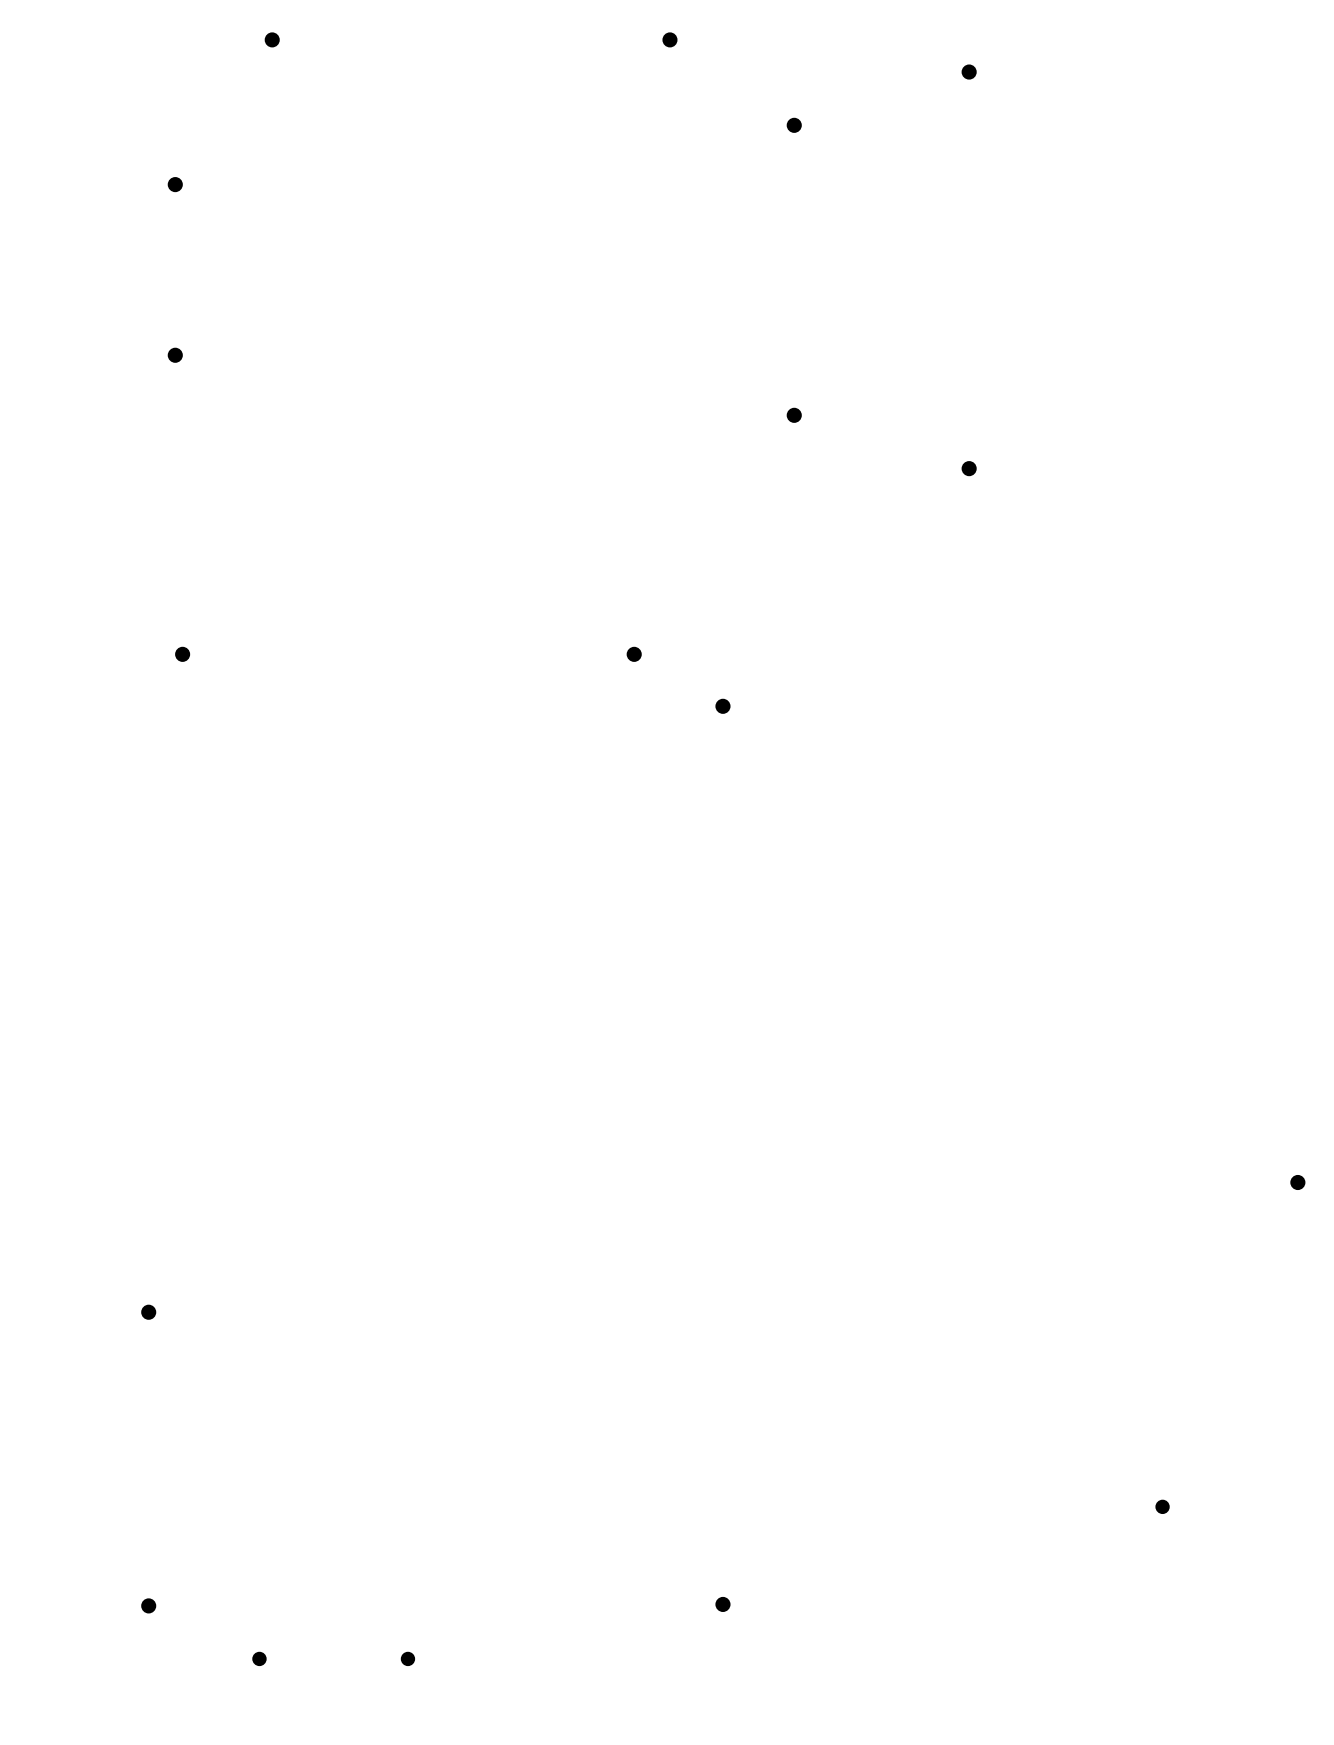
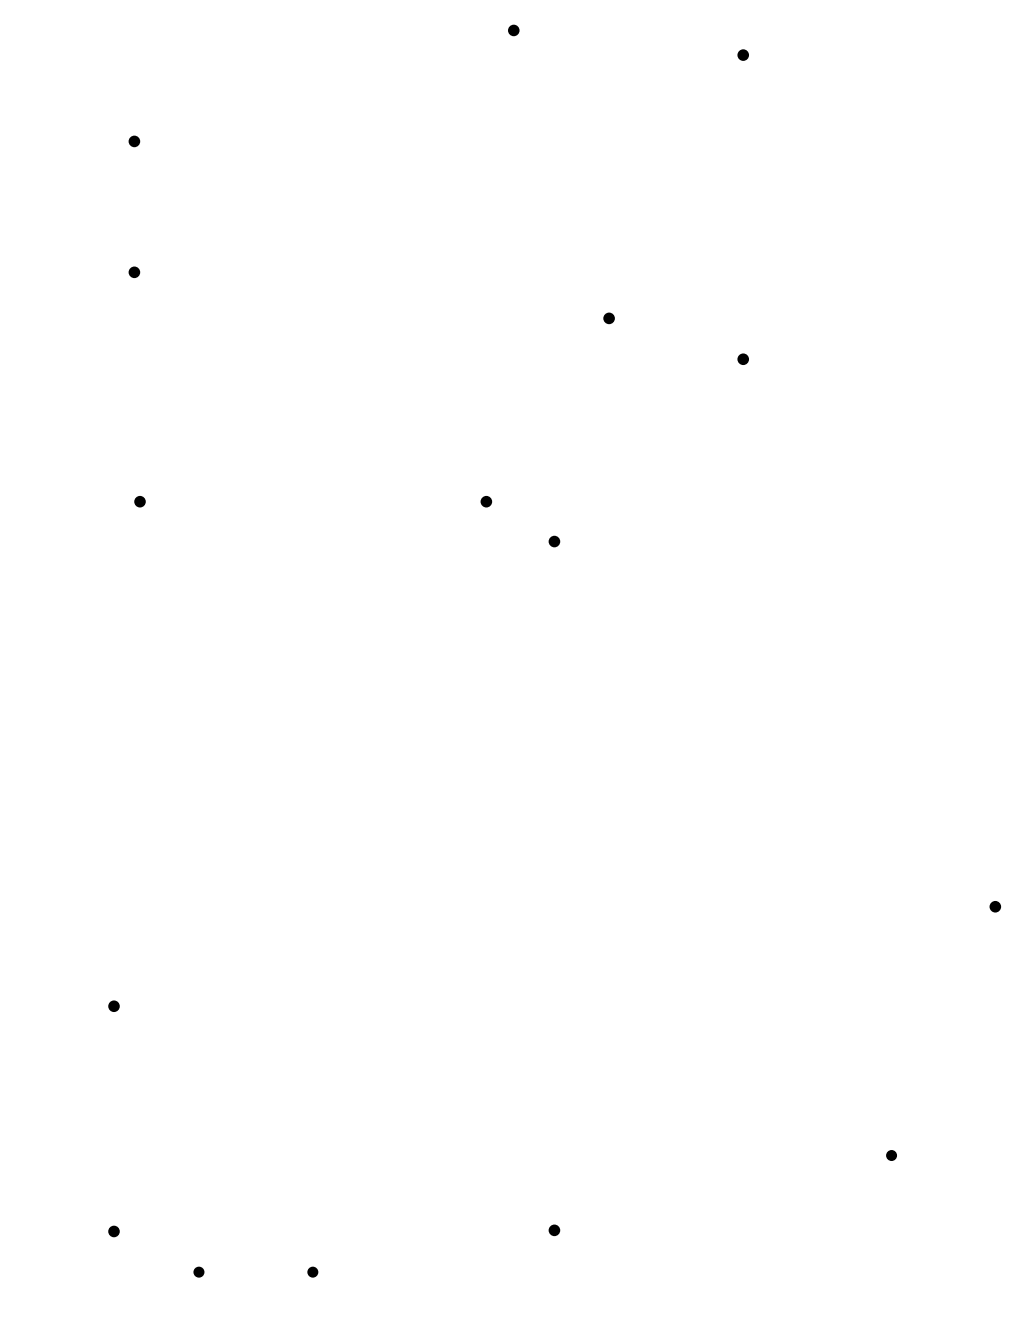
fill: (271, 39) -> (208, 30), removed
fill: (793, 124) -> (608, 95), removed

